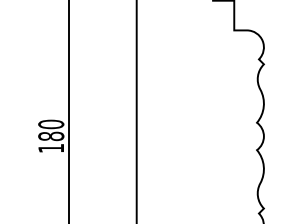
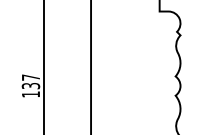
text: (51, 130) -> (31, 81), 180 -> 137

